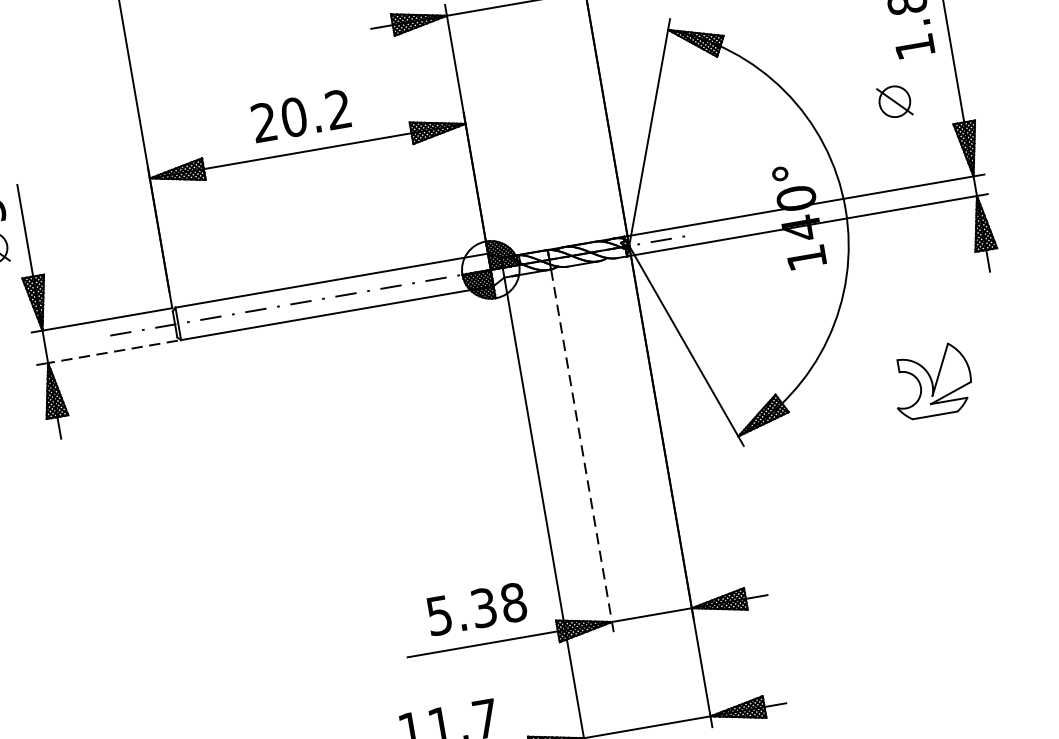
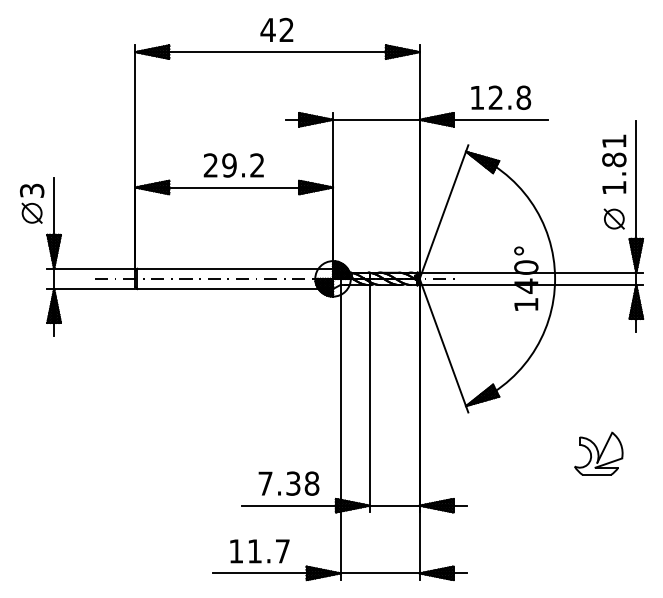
part: (893, 101) -> (613, 218), moved
text: (294, 117) -> (229, 165), 20.2 -> 29.2
line: (112, 352) -> (94, 289), dashed -> solid
part: (931, 380) -> (598, 453), moved
line: (582, 450) -> (369, 398), dashed -> solid
text: (439, 615) -> (265, 483), 5.38 -> 7.38

